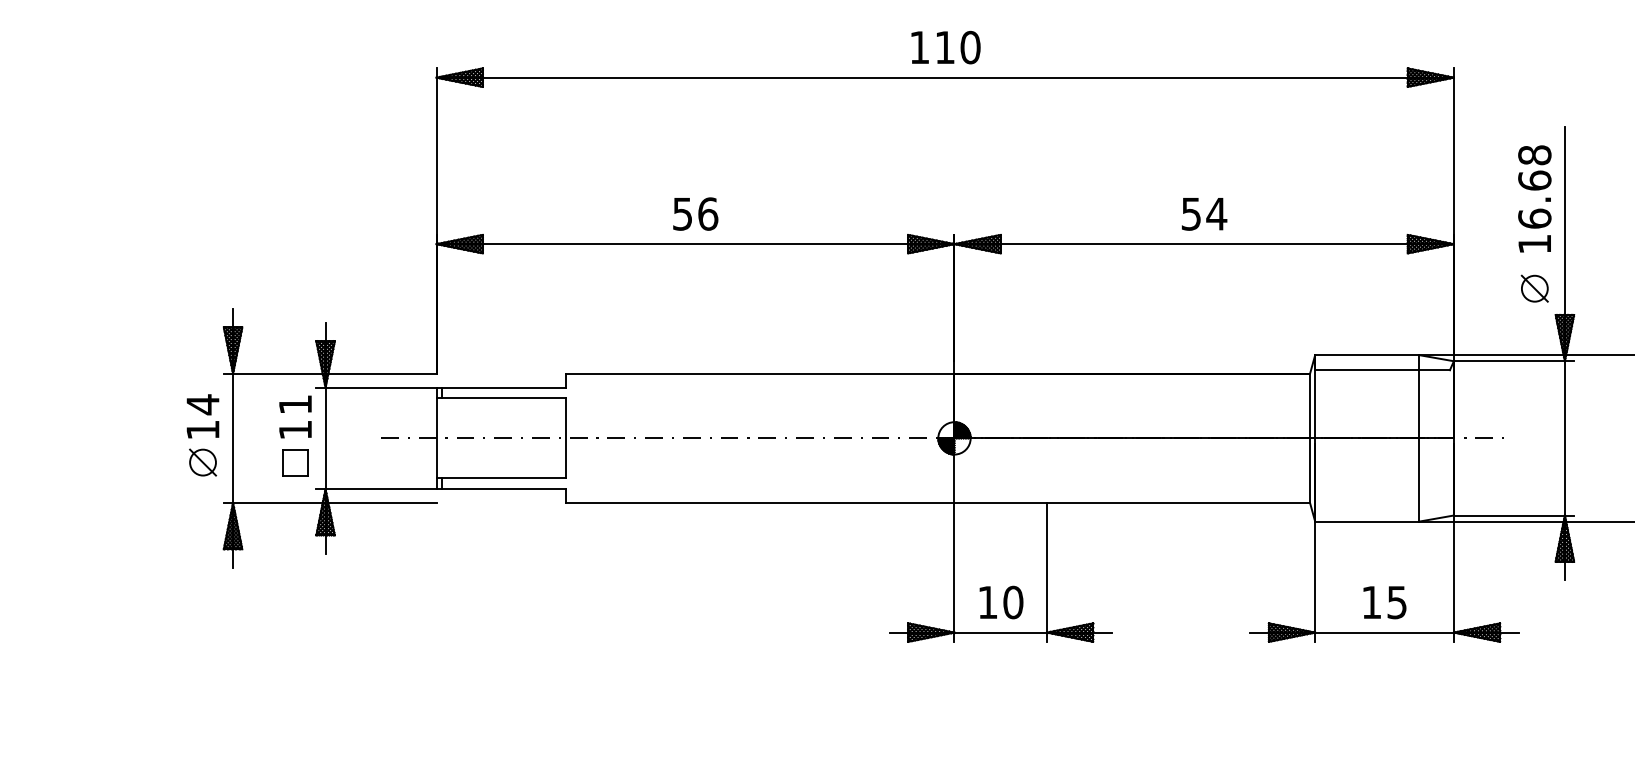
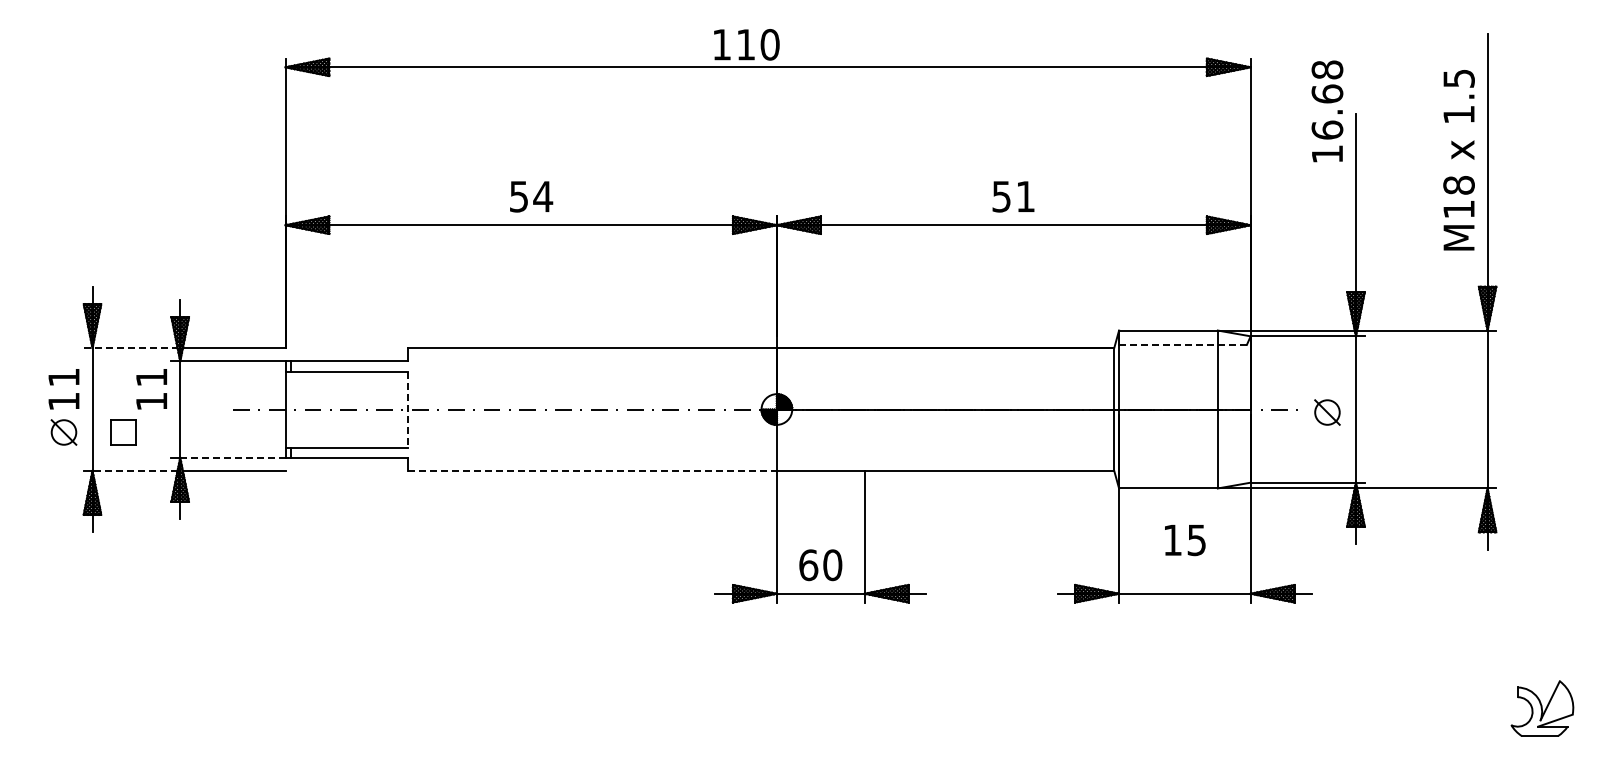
text: (945, 47) -> (746, 44), moved
text: (1534, 199) -> (1327, 111), moved
text: (708, 213) -> (543, 196), 56 -> 54
text: (1216, 213) -> (1025, 196), 54 -> 51
part: (1534, 288) -> (1327, 412), moved
line: (1383, 369) -> (1183, 344), solid -> dashed
line: (273, 374) -> (130, 348), solid -> dashed
text: (202, 404) -> (63, 377), 14 -> 11
line: (566, 438) -> (408, 409), solid -> dashed
part: (295, 462) -> (123, 432), moved
line: (380, 488) -> (232, 457), solid -> dashed
line: (278, 502) -> (135, 470), solid -> dashed
line: (761, 502) -> (593, 470), solid -> dashed
text: (987, 602) -> (808, 565), 10 -> 60
text: (1385, 602) -> (1185, 540), moved

